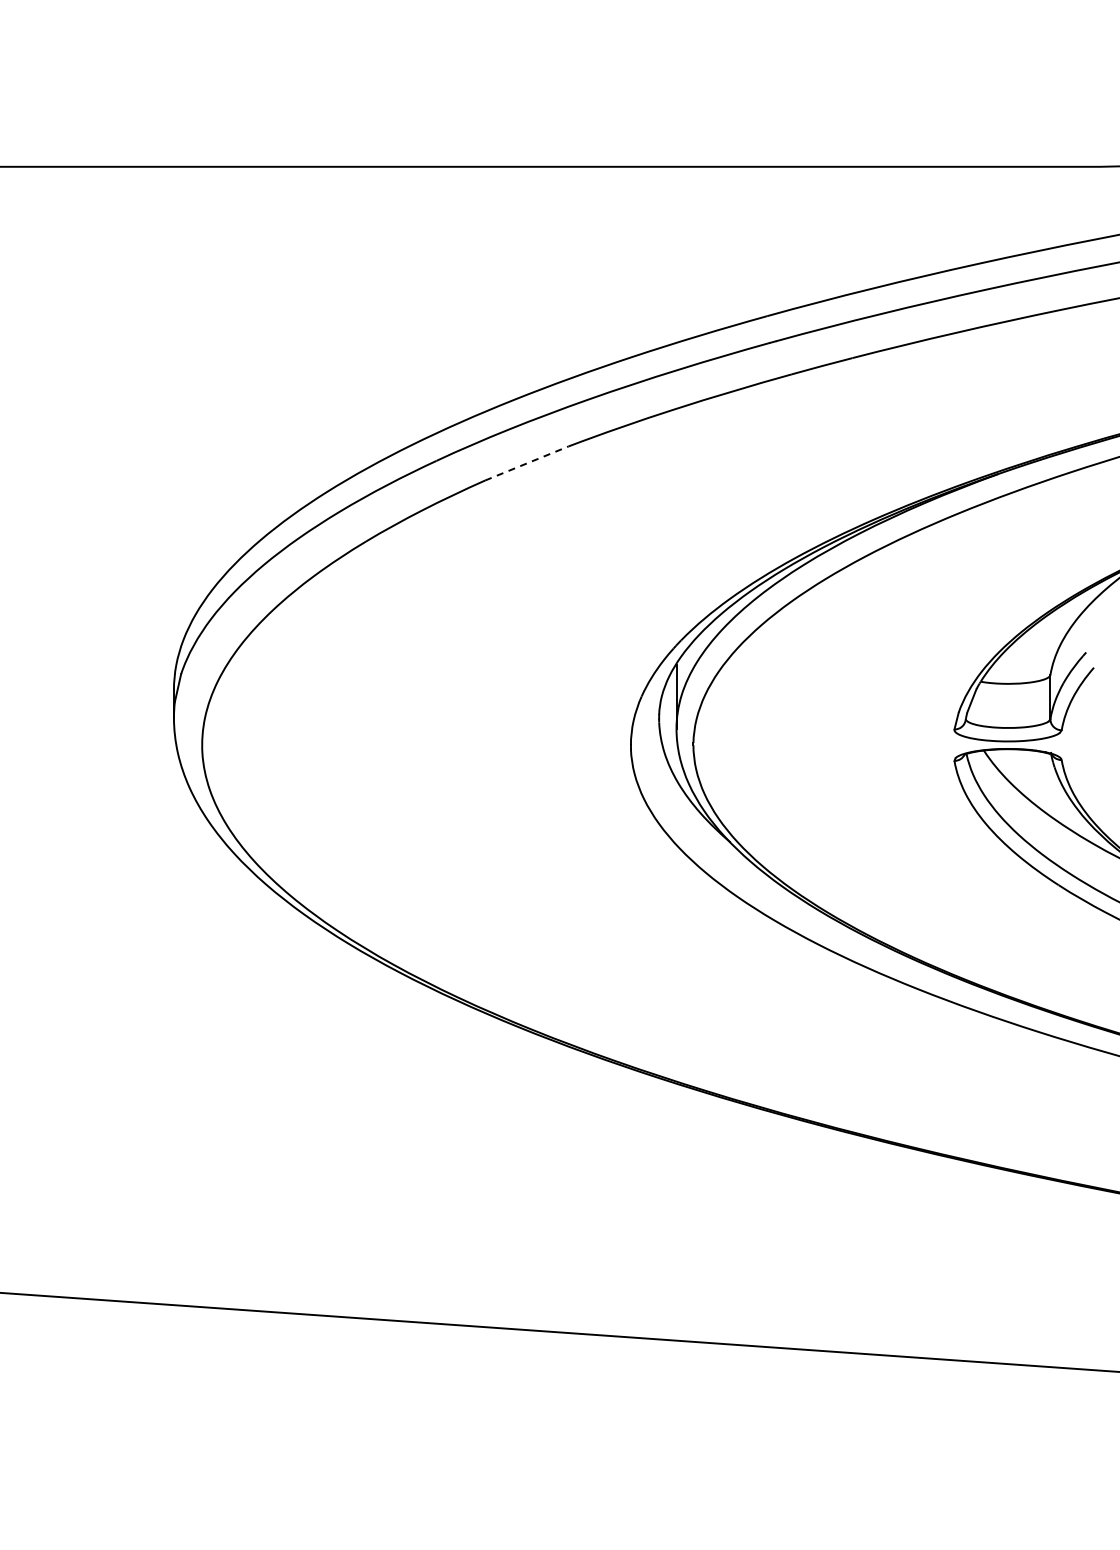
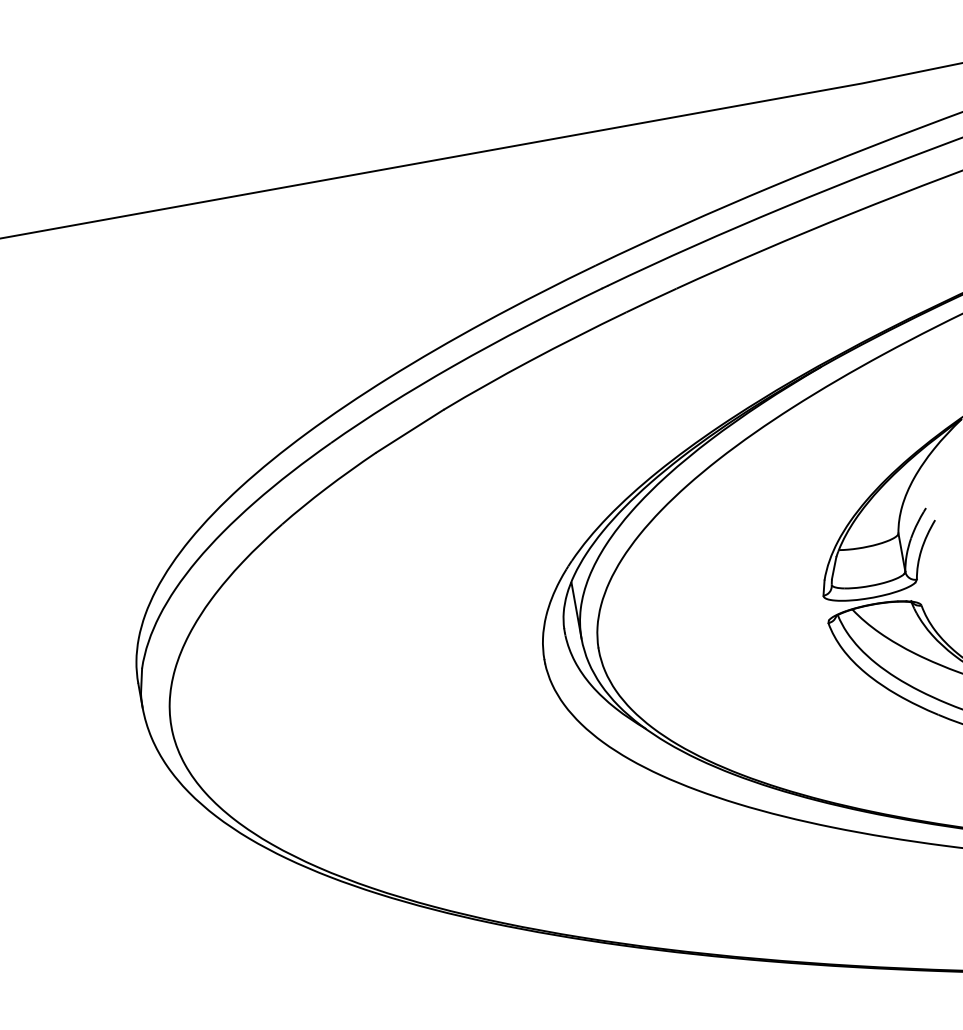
line: (527, 463) -> (410, 431), dashed -> solid

